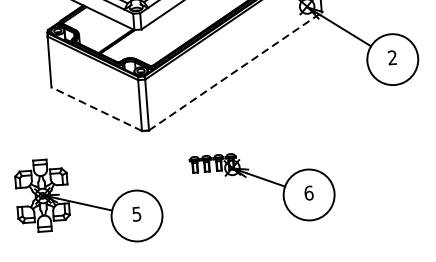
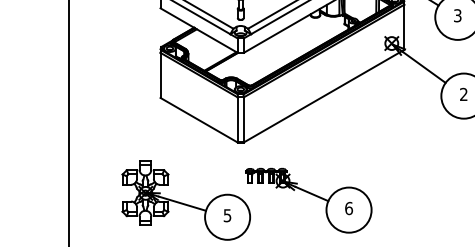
line: (235, 71) -> (324, 96), dashed -> solid
line: (97, 109) -> (199, 120), dashed -> solid
part: (264, 180) -> (310, 194), moved

